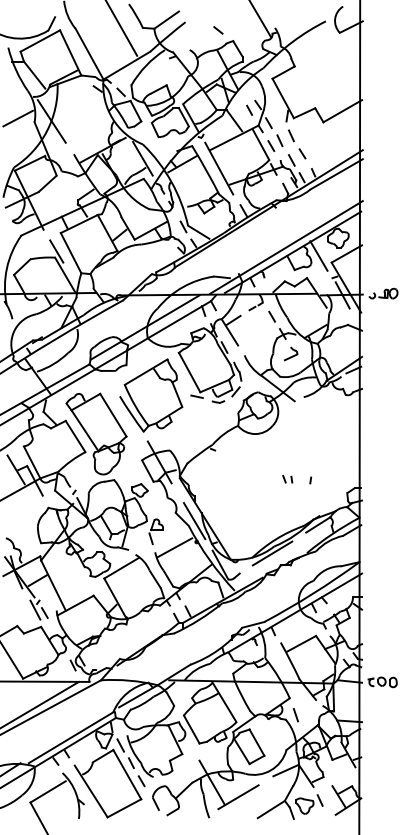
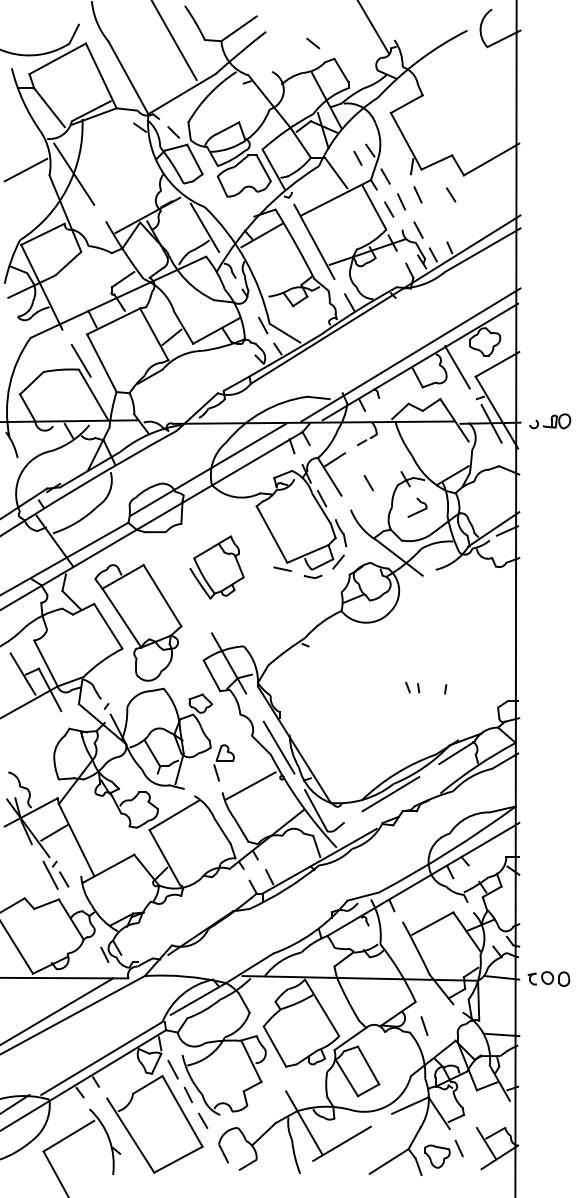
line: (302, 153) -> (451, 194), moved
line: (271, 316) -> (367, 482), moved
part: (151, 395) -> (217, 567), size x0.6

